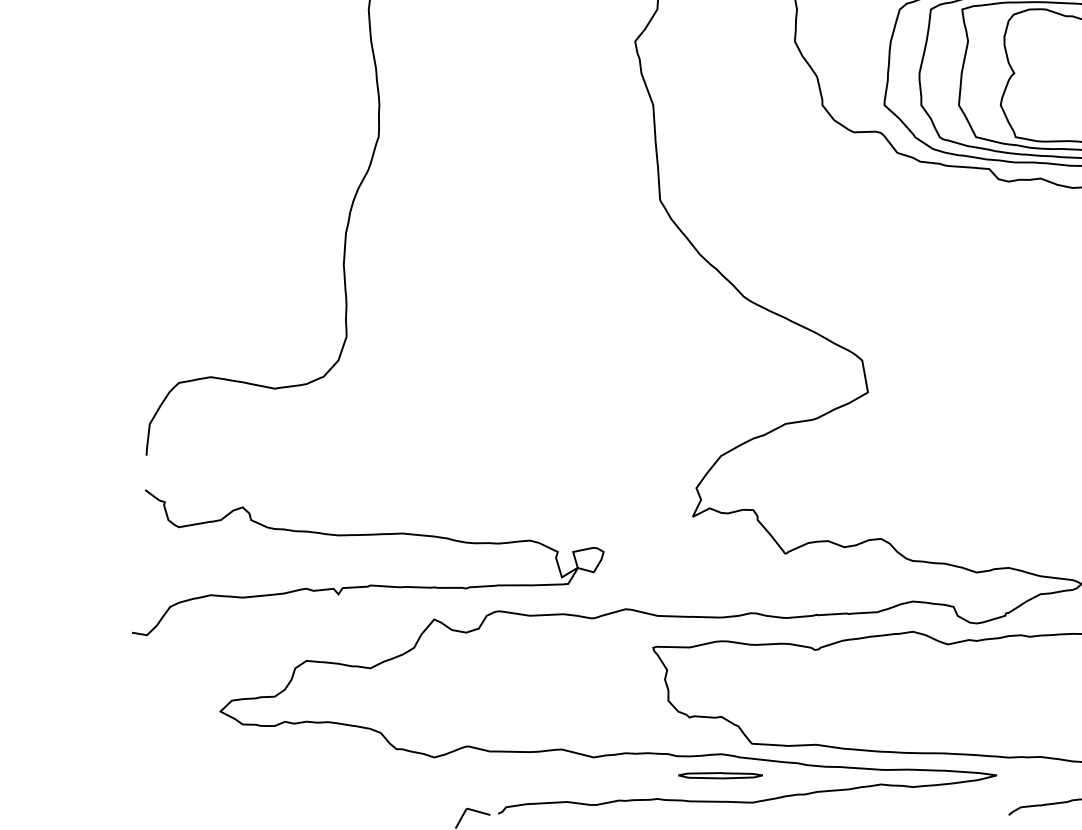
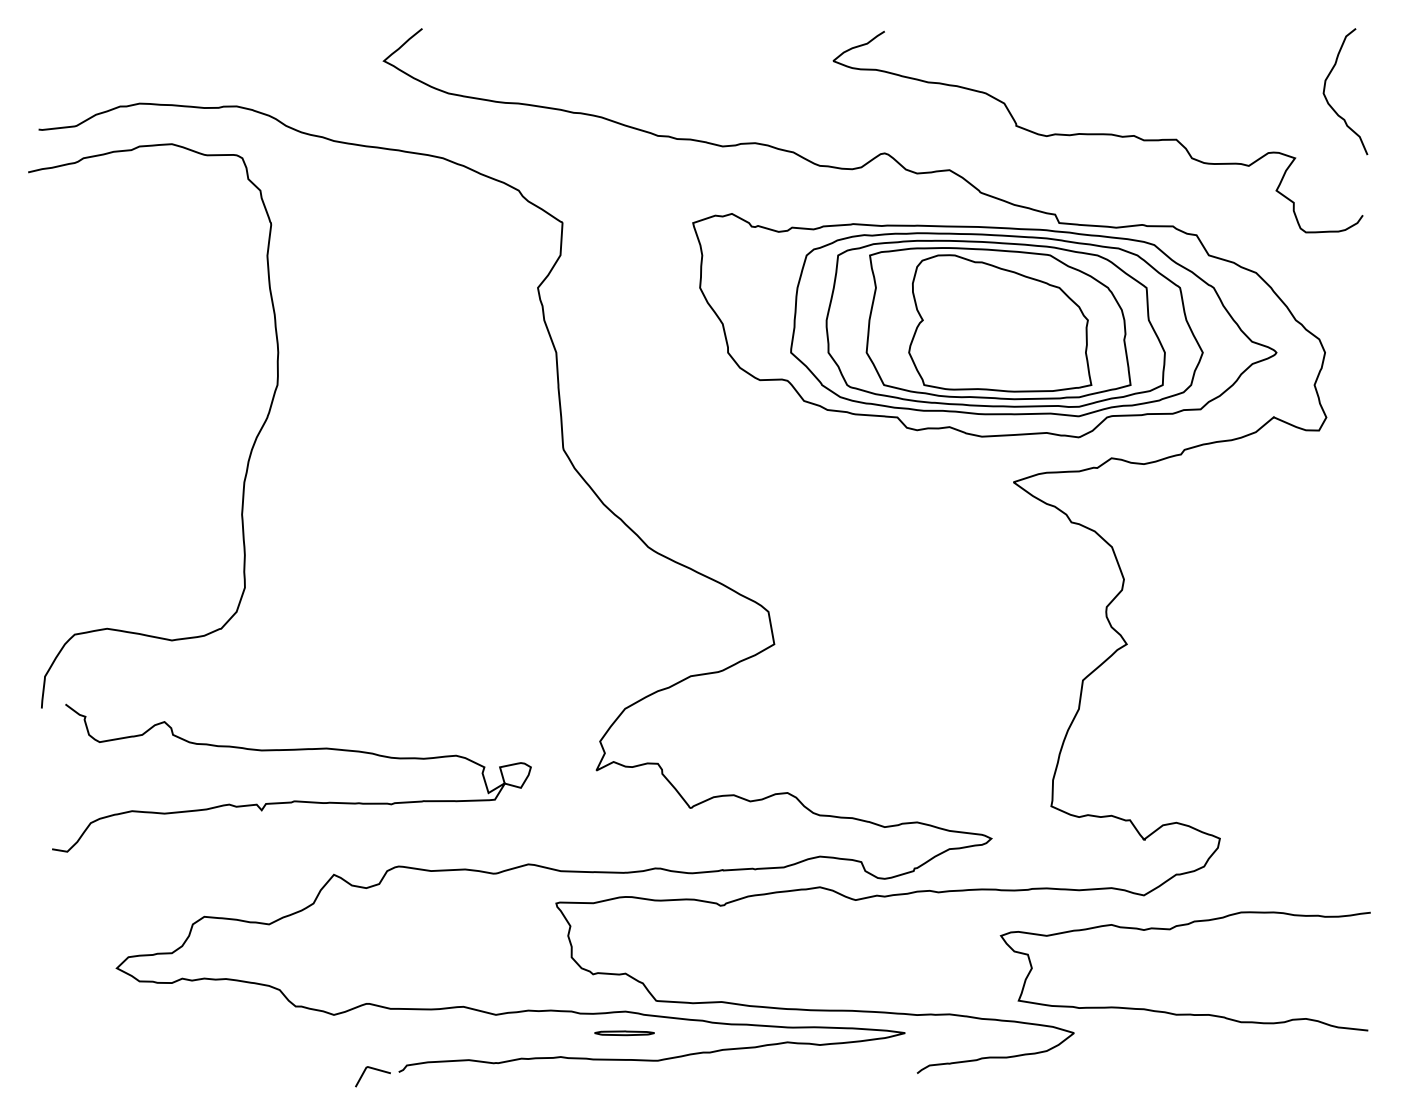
curve: (369, 584) -> (293, 800), moved
part: (720, 774) -> (624, 1032), size x0.7

